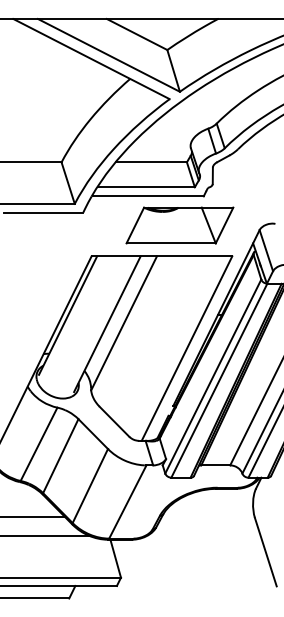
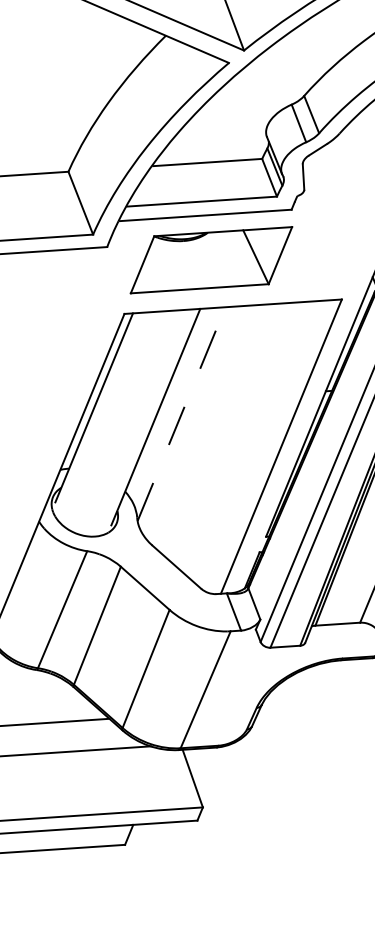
part: (179, 225) -> (210, 260), moved
line: (124, 323) -> (182, 414), solid -> dashed

